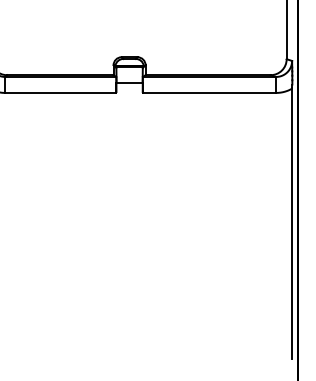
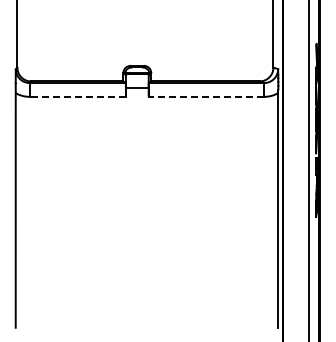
line: (60, 92) -> (77, 96), solid -> dashed
line: (209, 92) -> (206, 96), solid -> dashed

